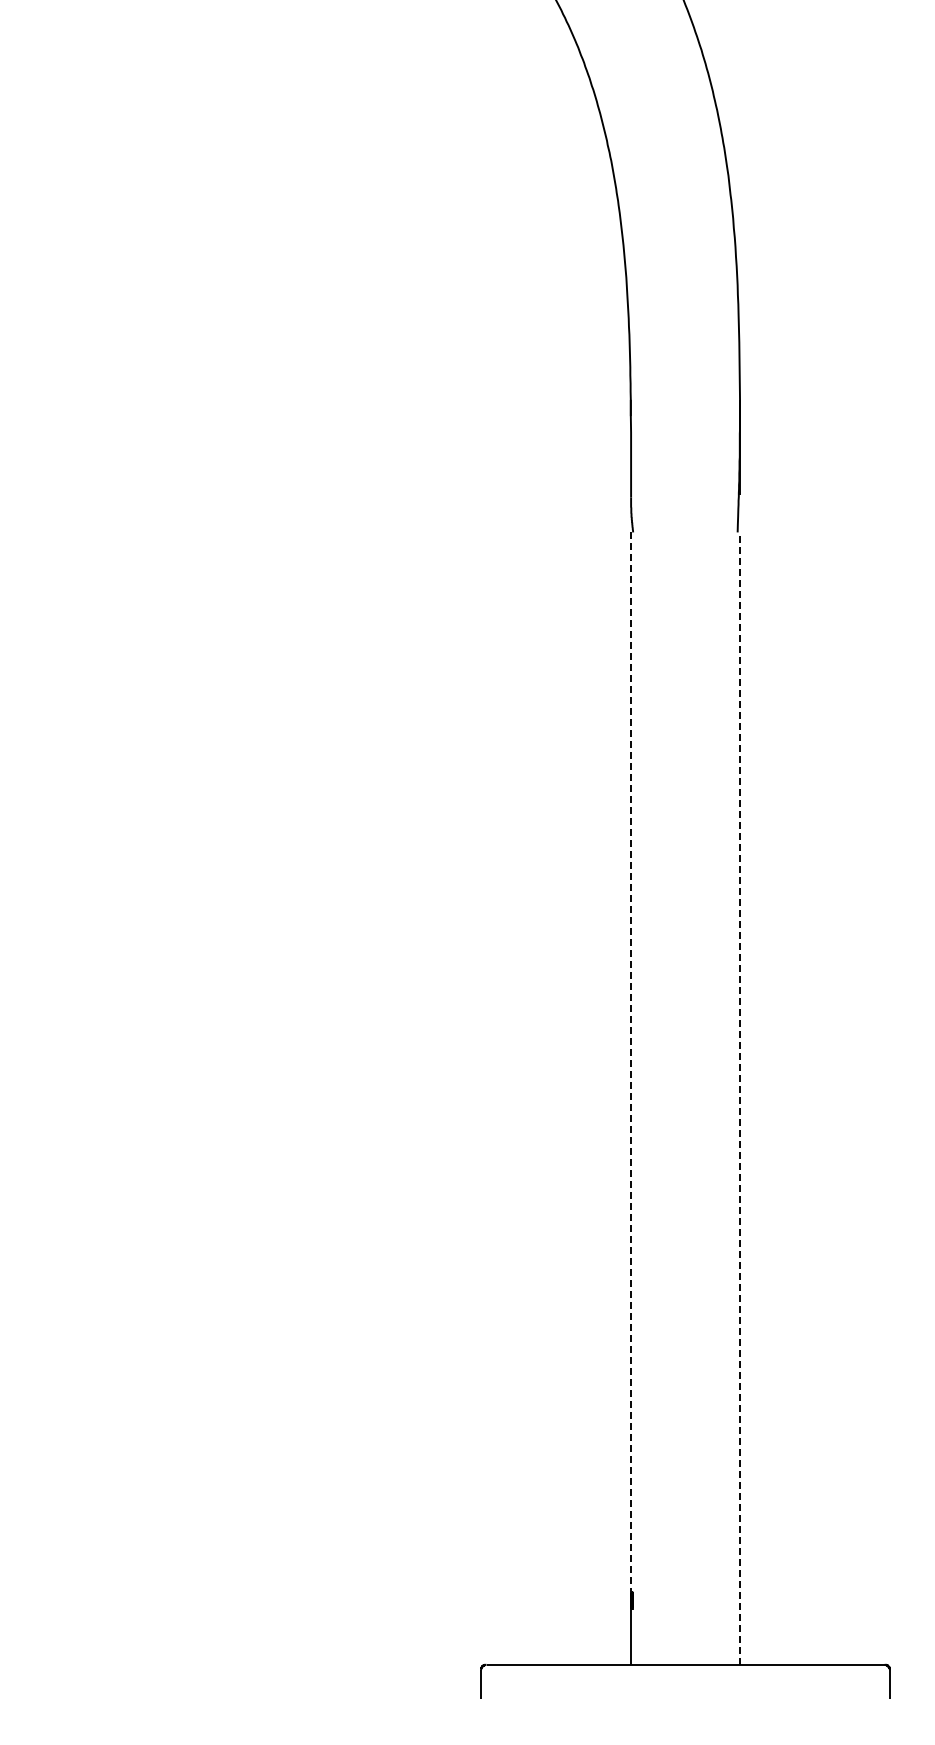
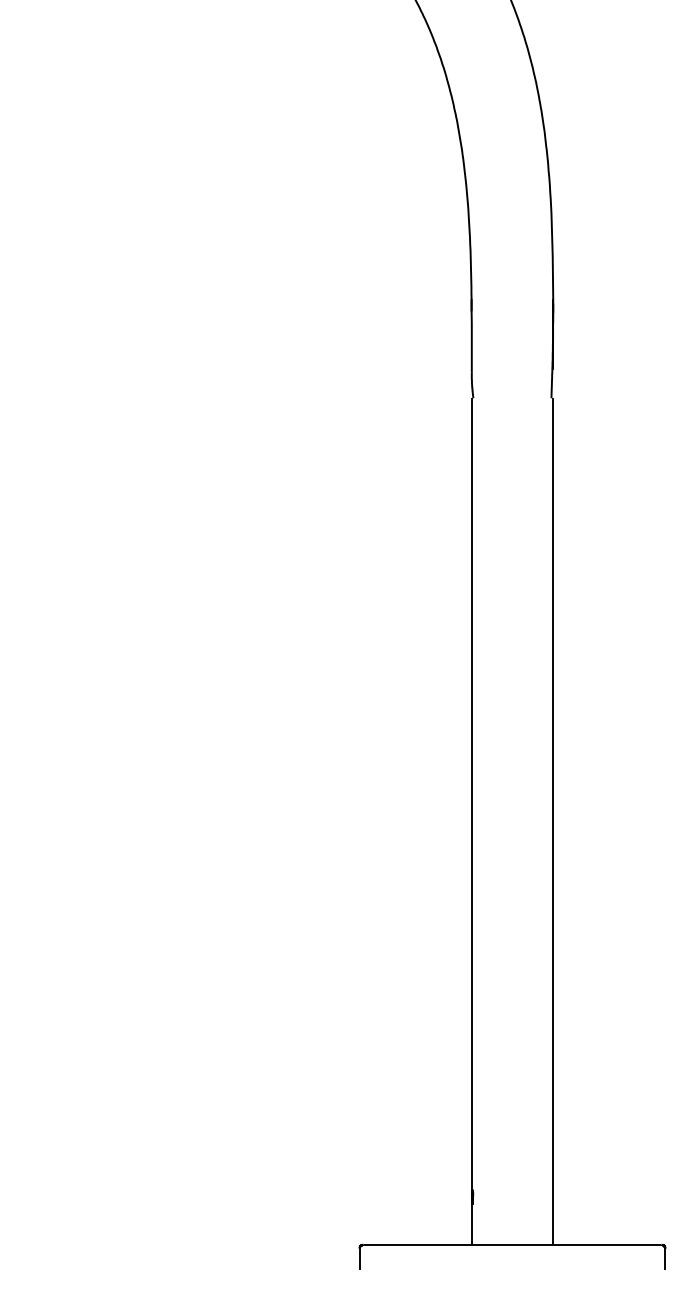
line: (631, 1063) -> (472, 795), dashed -> solid
line: (740, 1098) -> (553, 821), dashed -> solid

